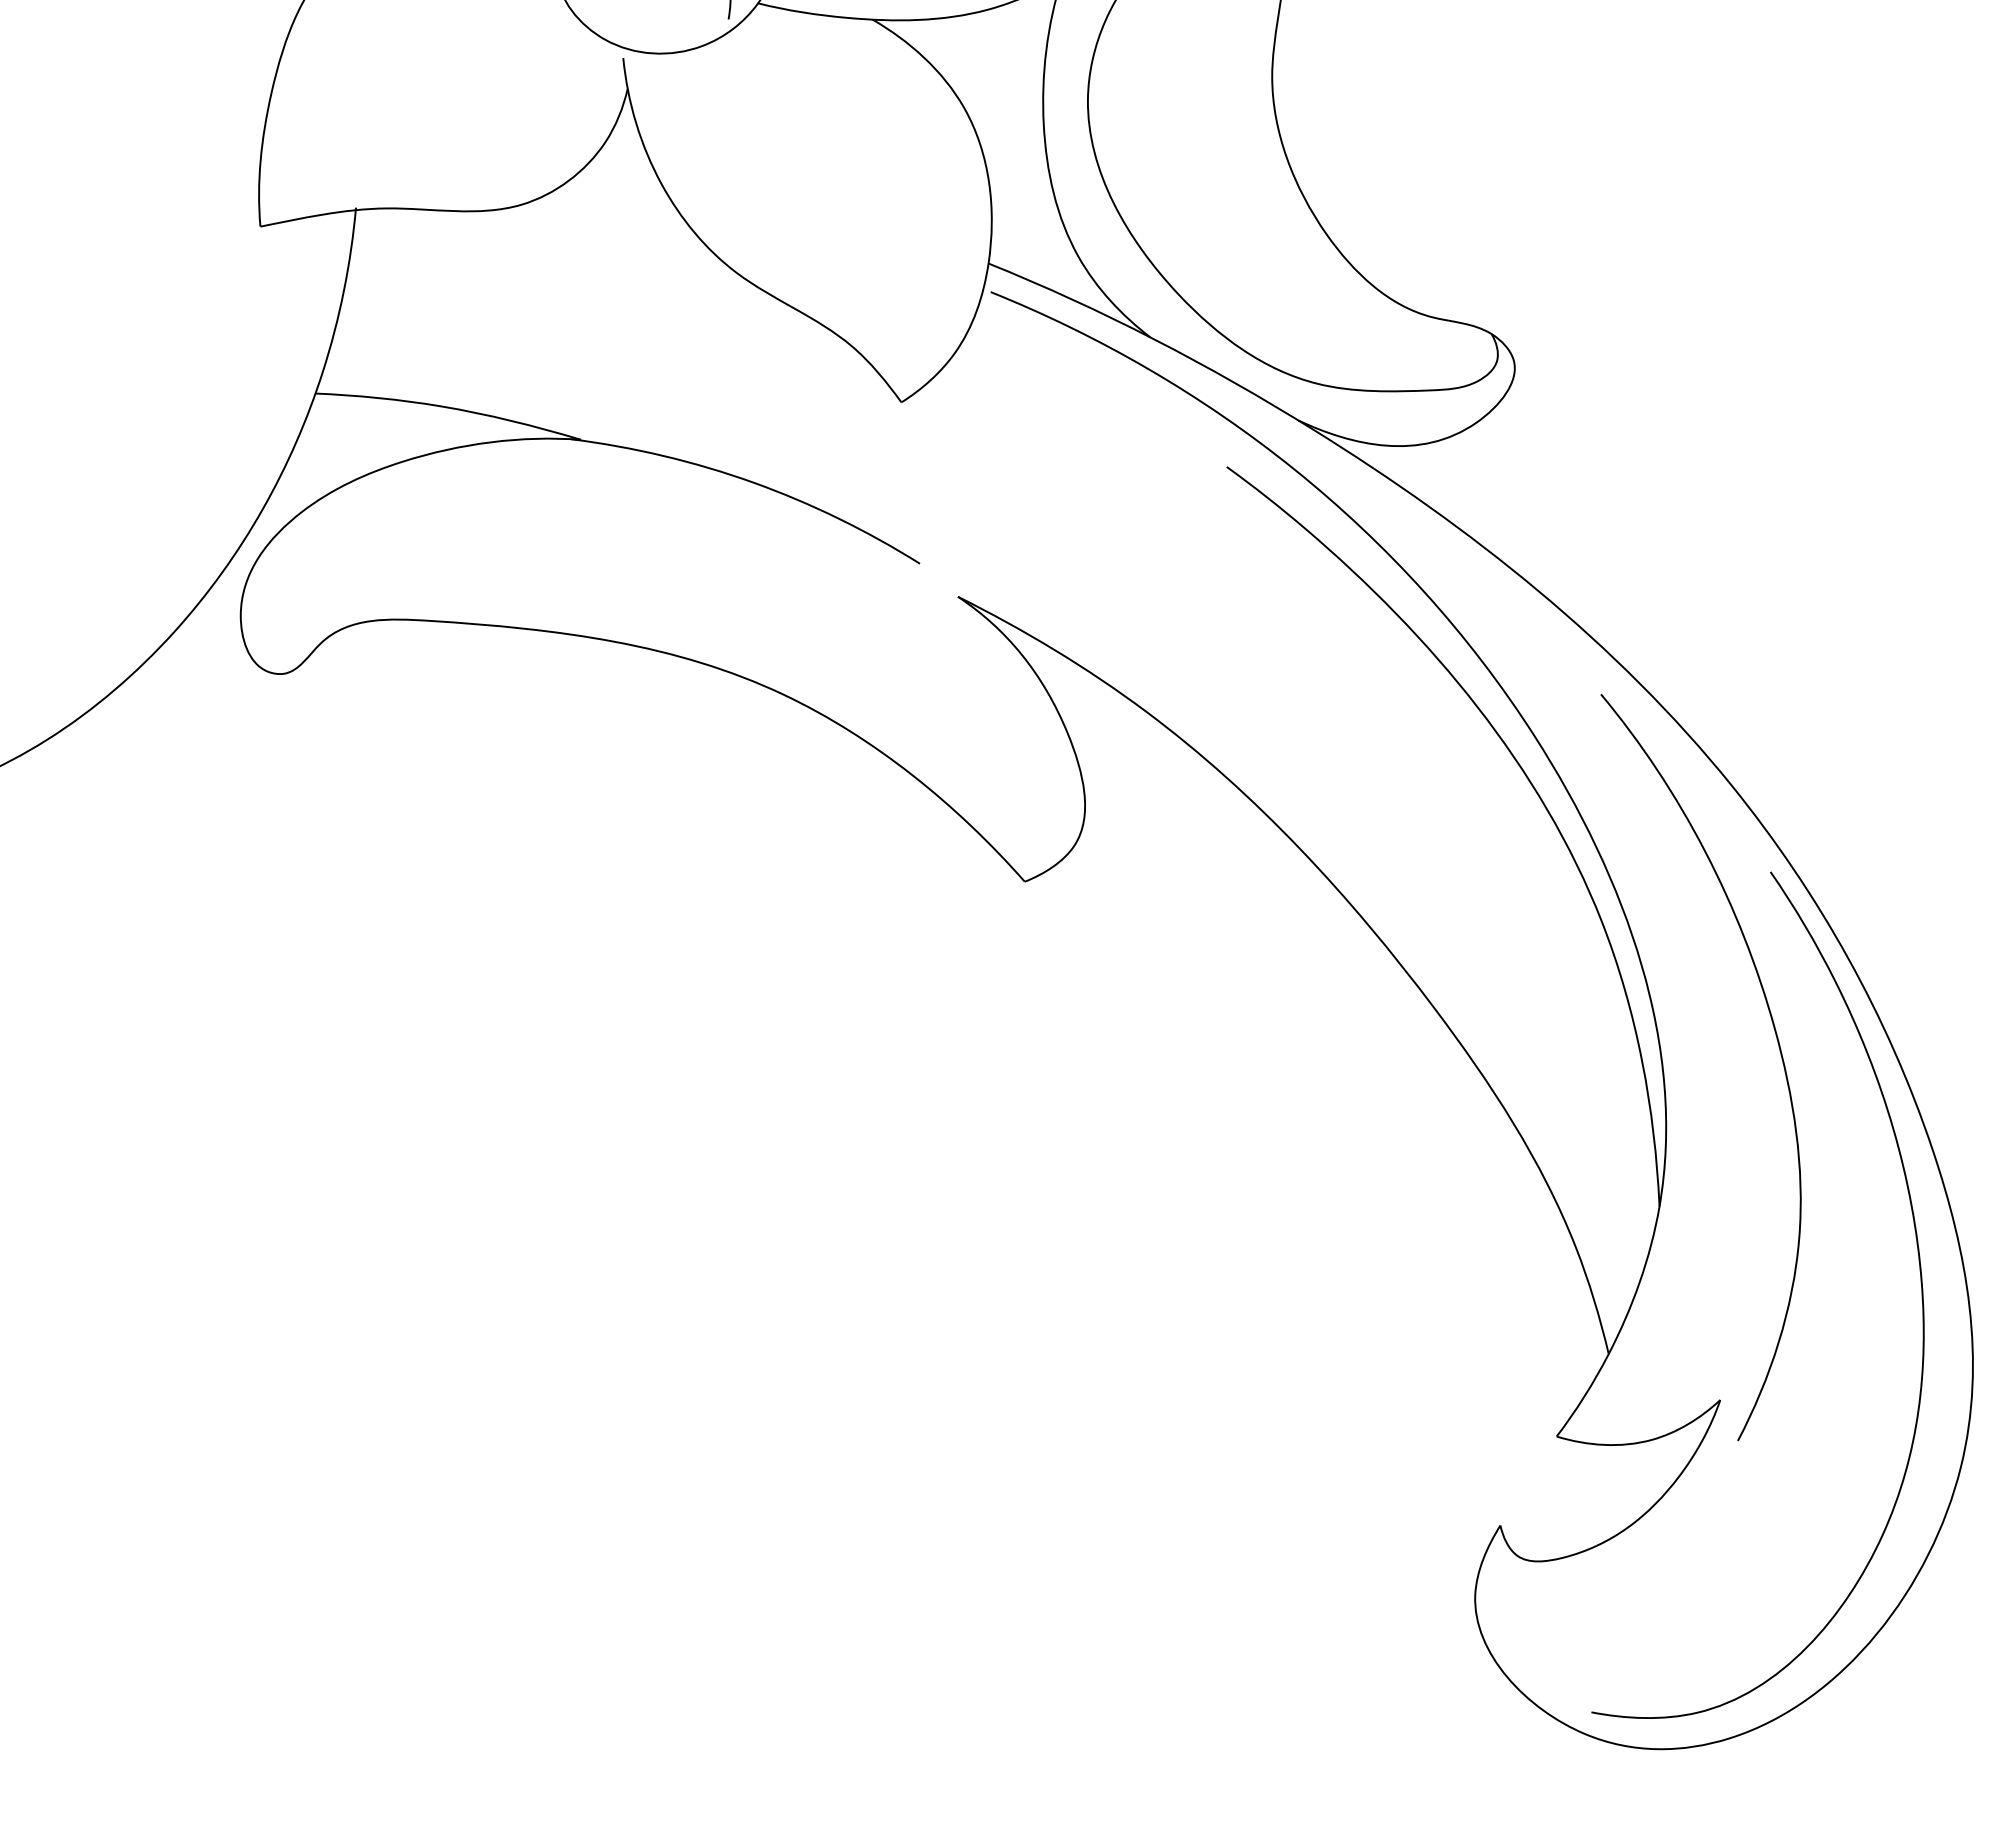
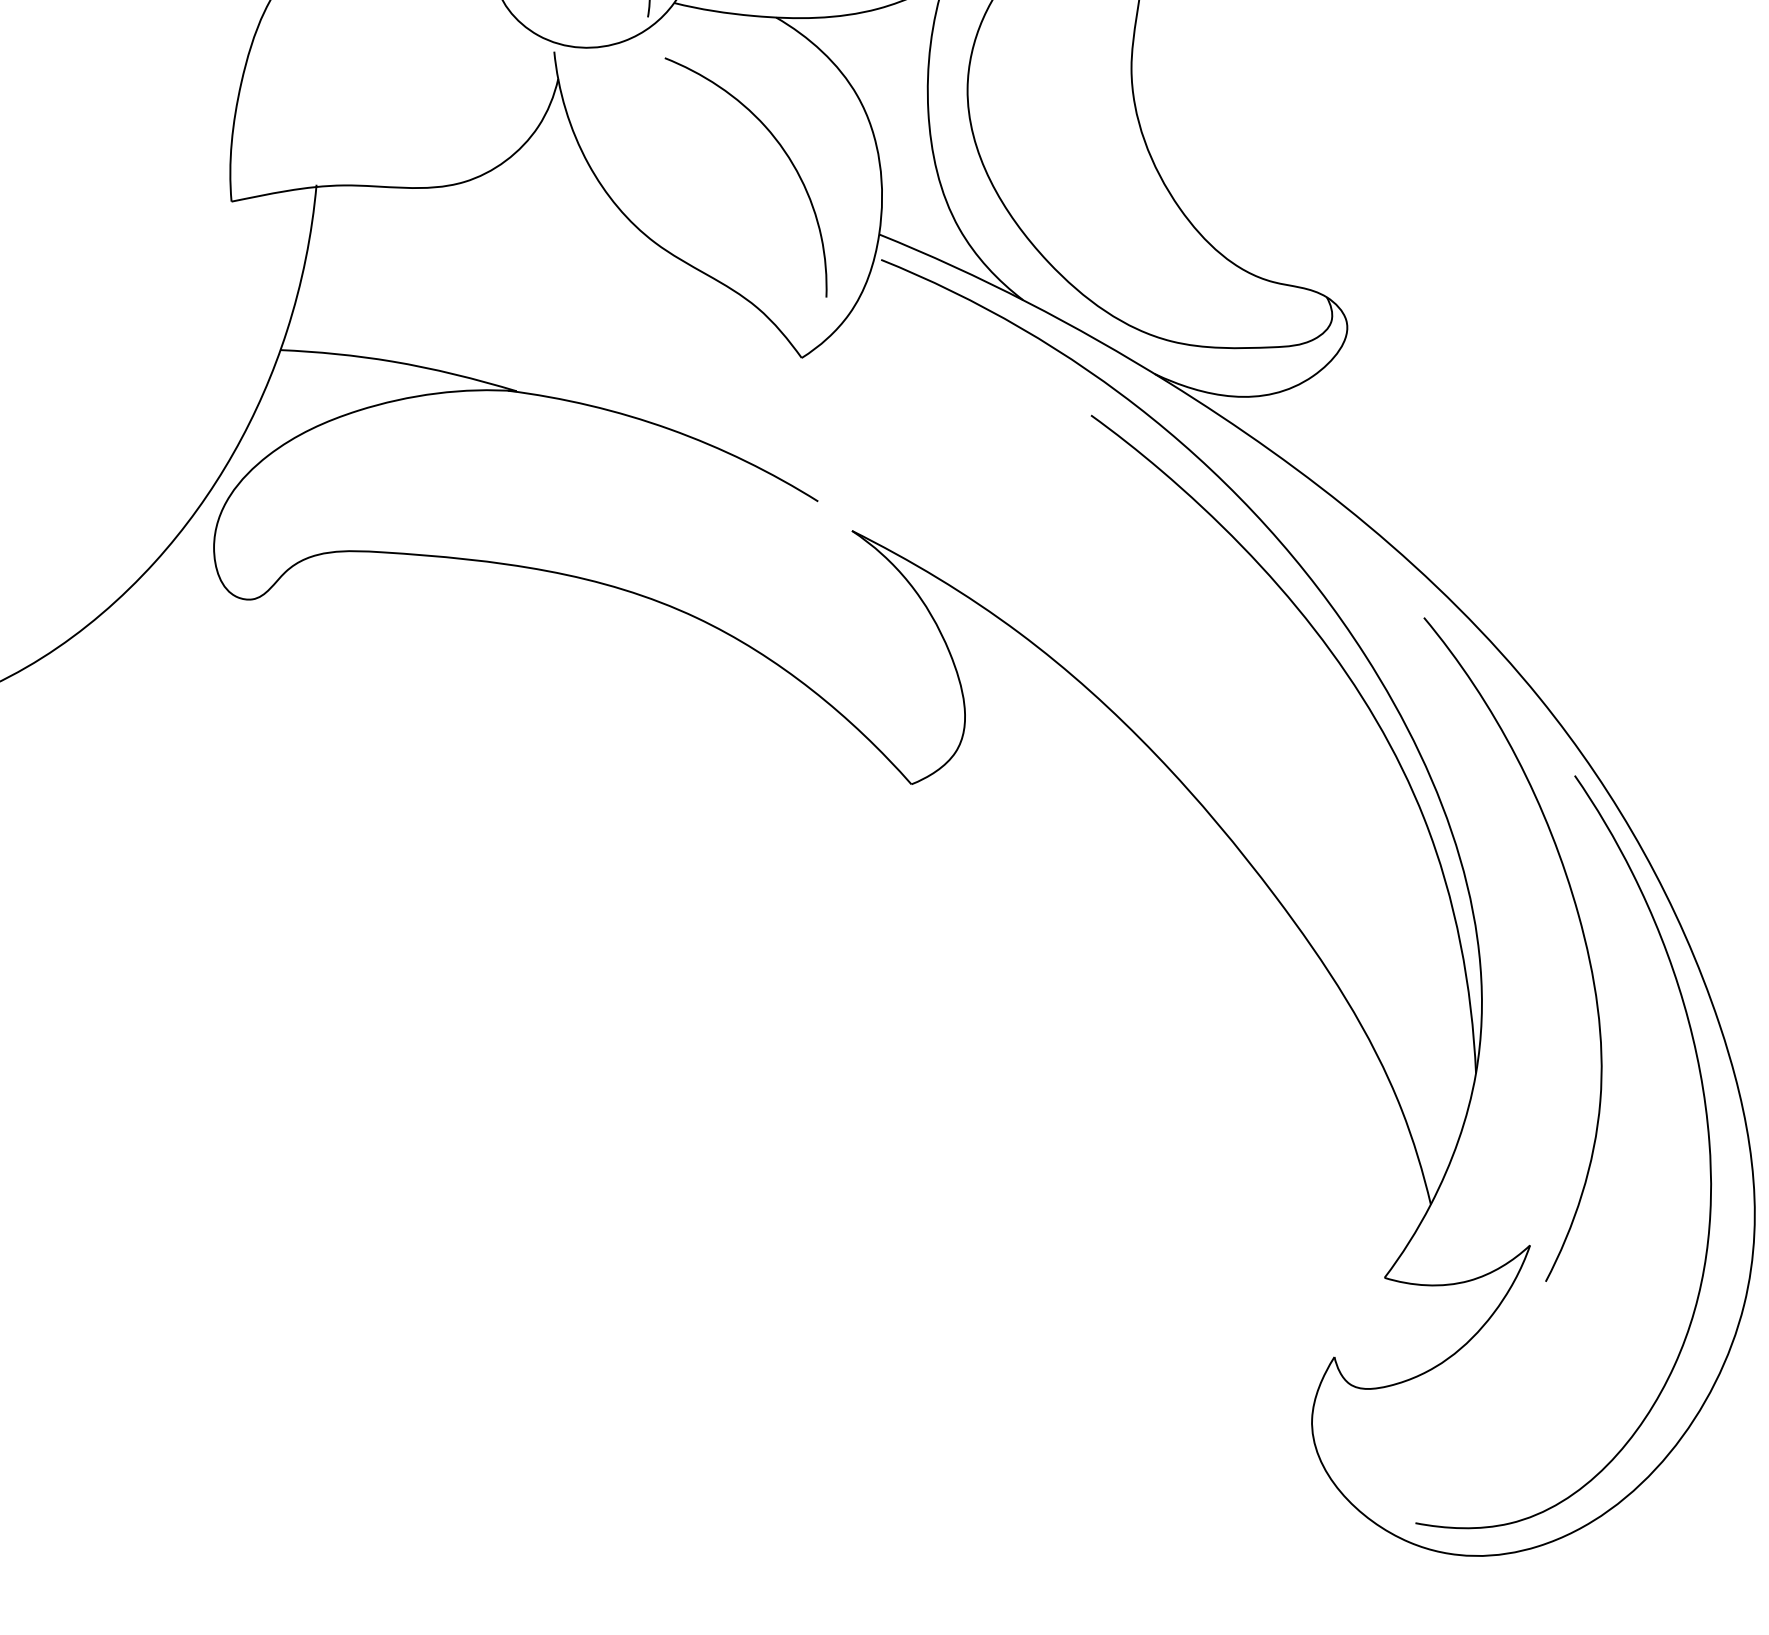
curve: (880, 169) -> (783, 150), added

